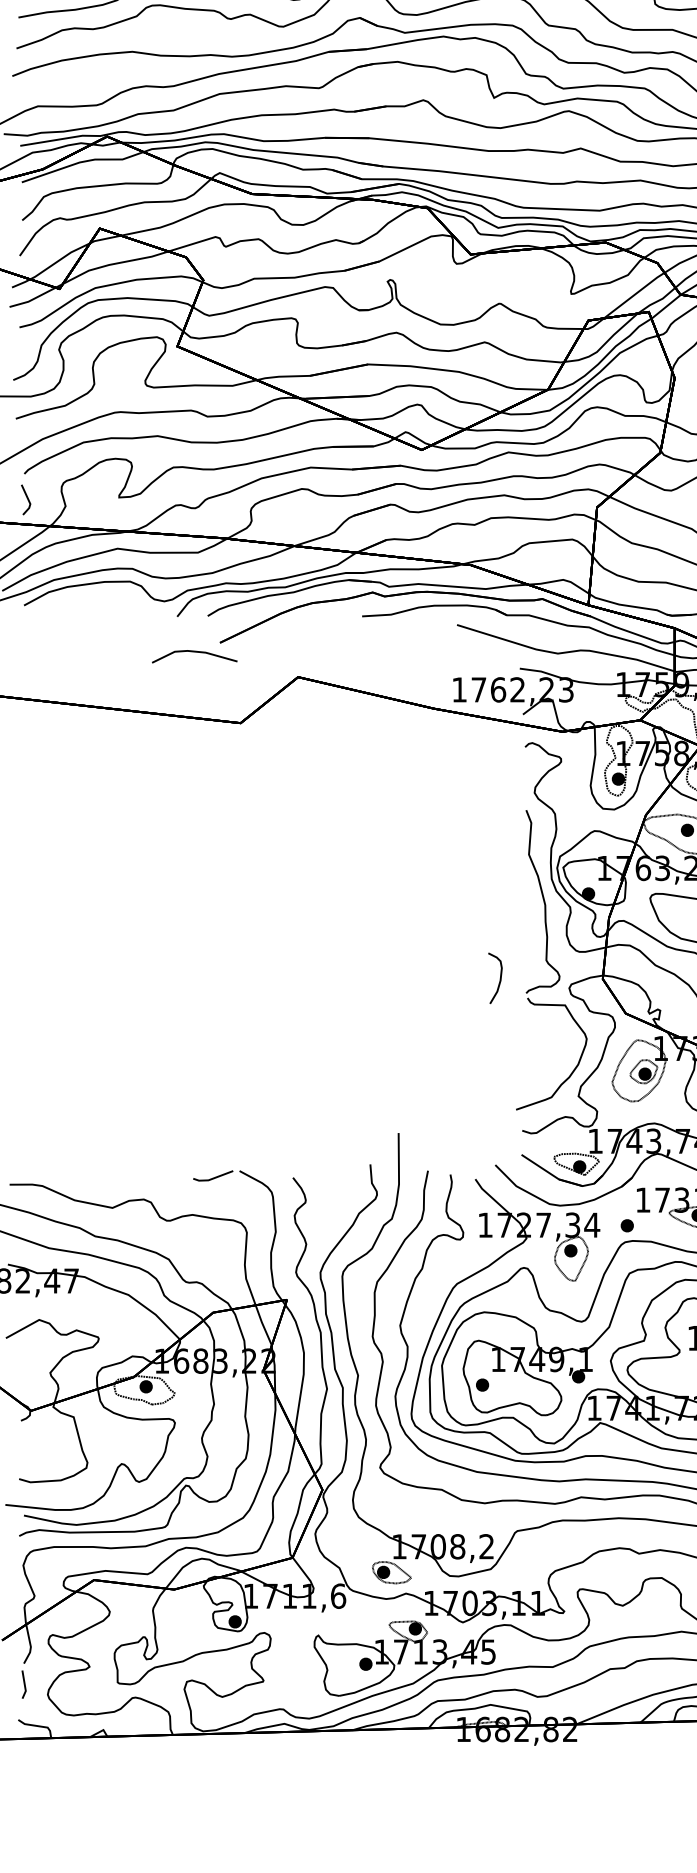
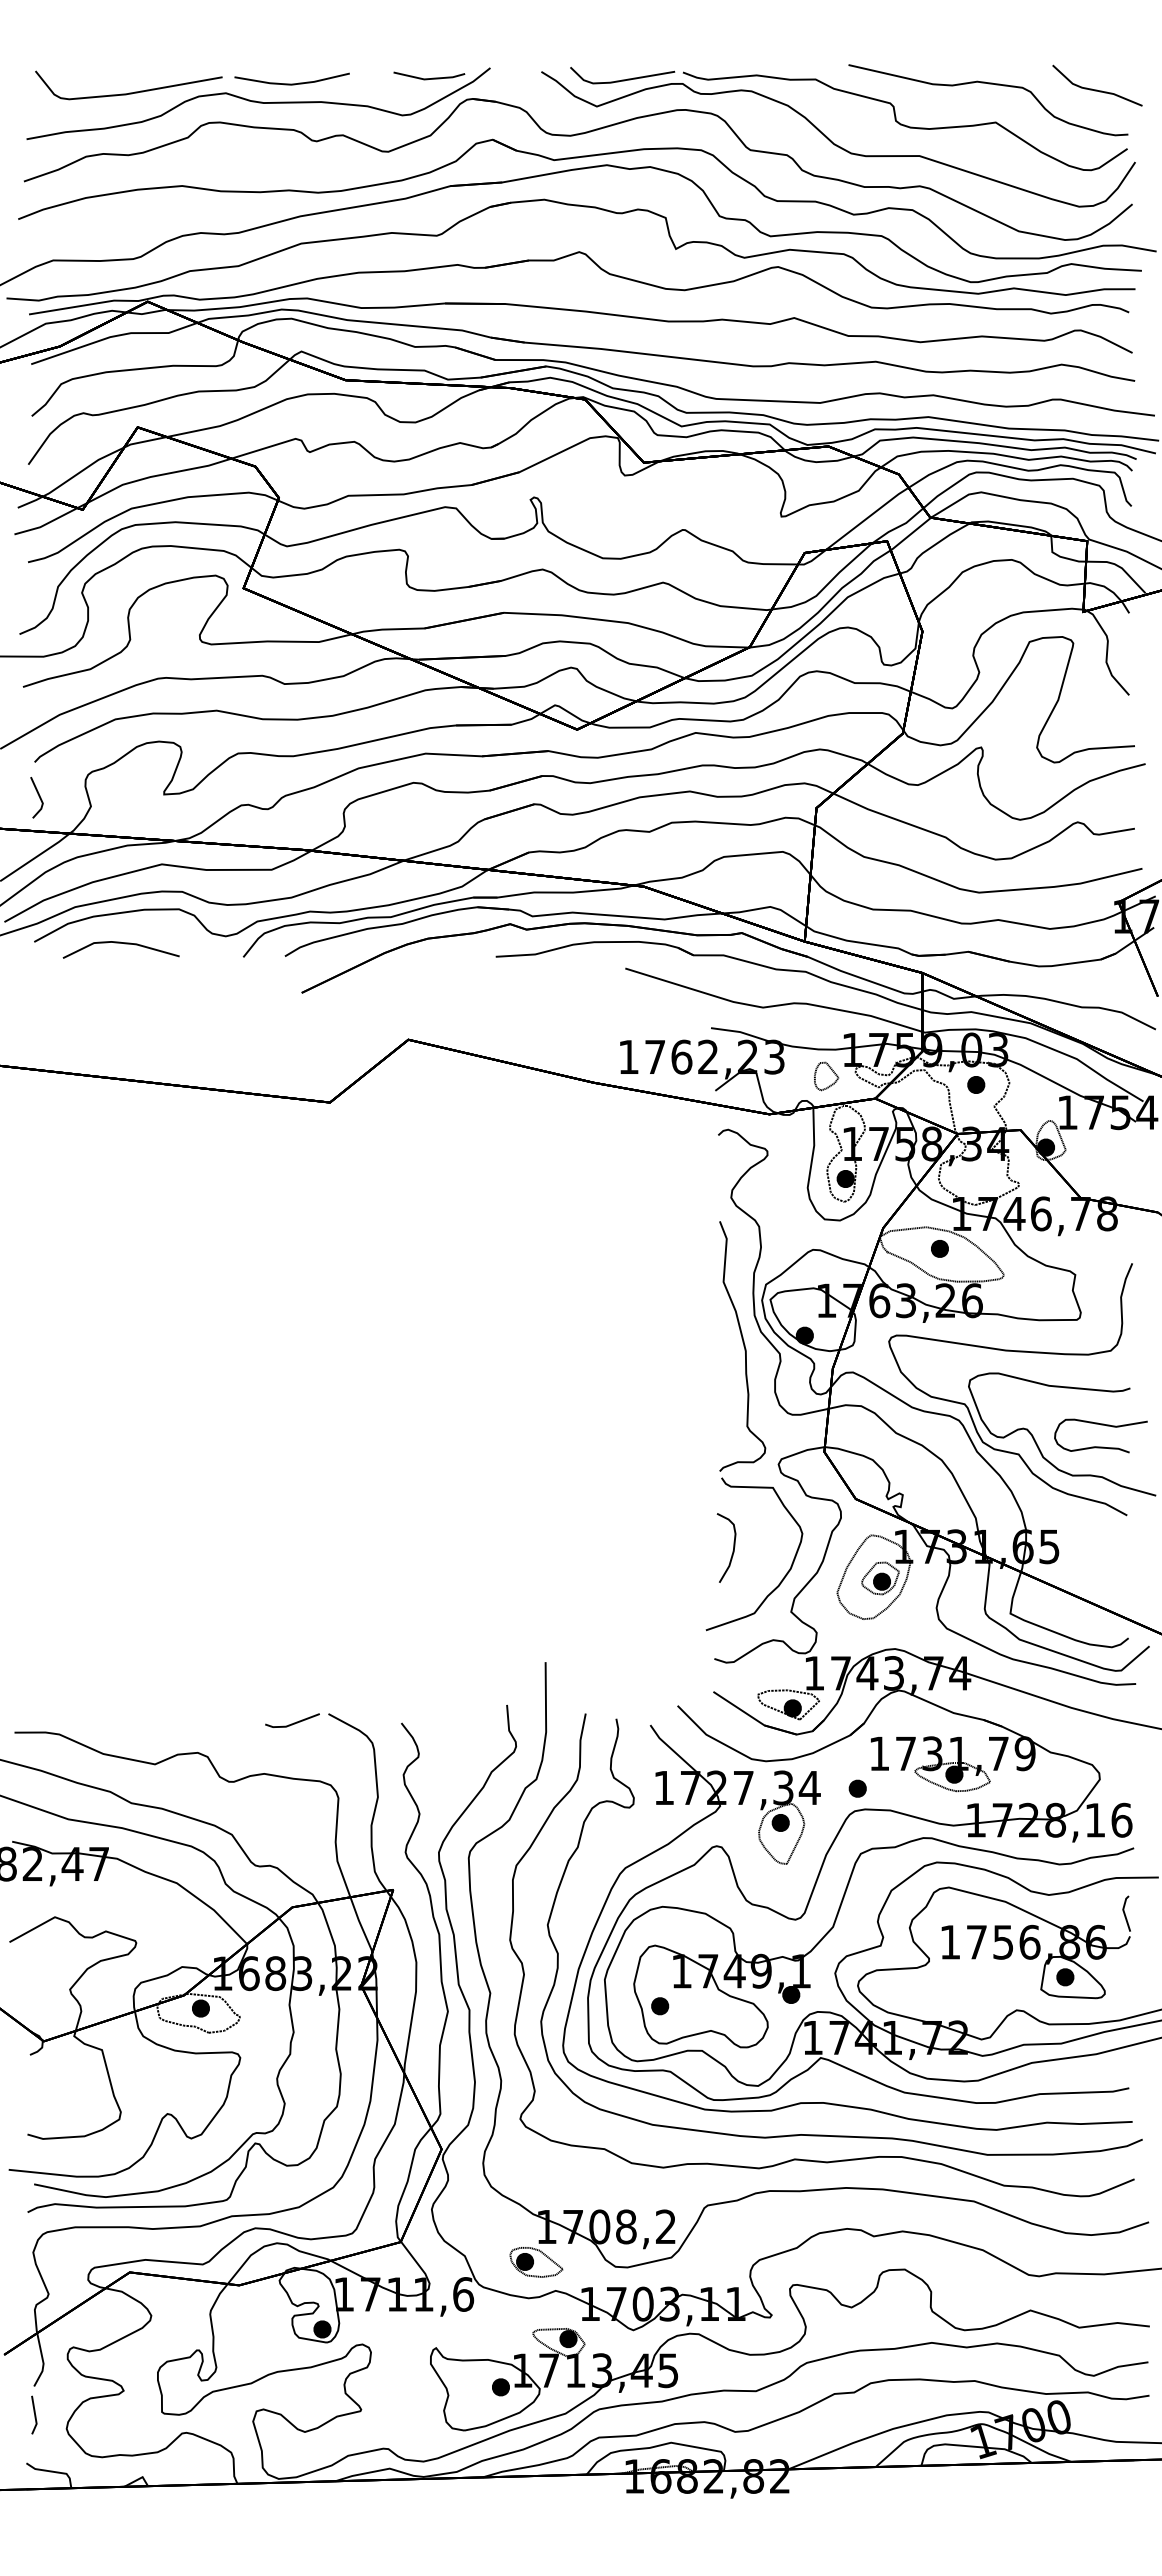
line: (194, 652) -> (120, 943), moved
part: (604, 704) -> (826, 1076), added
curve: (499, 980) -> (732, 1550), moved

